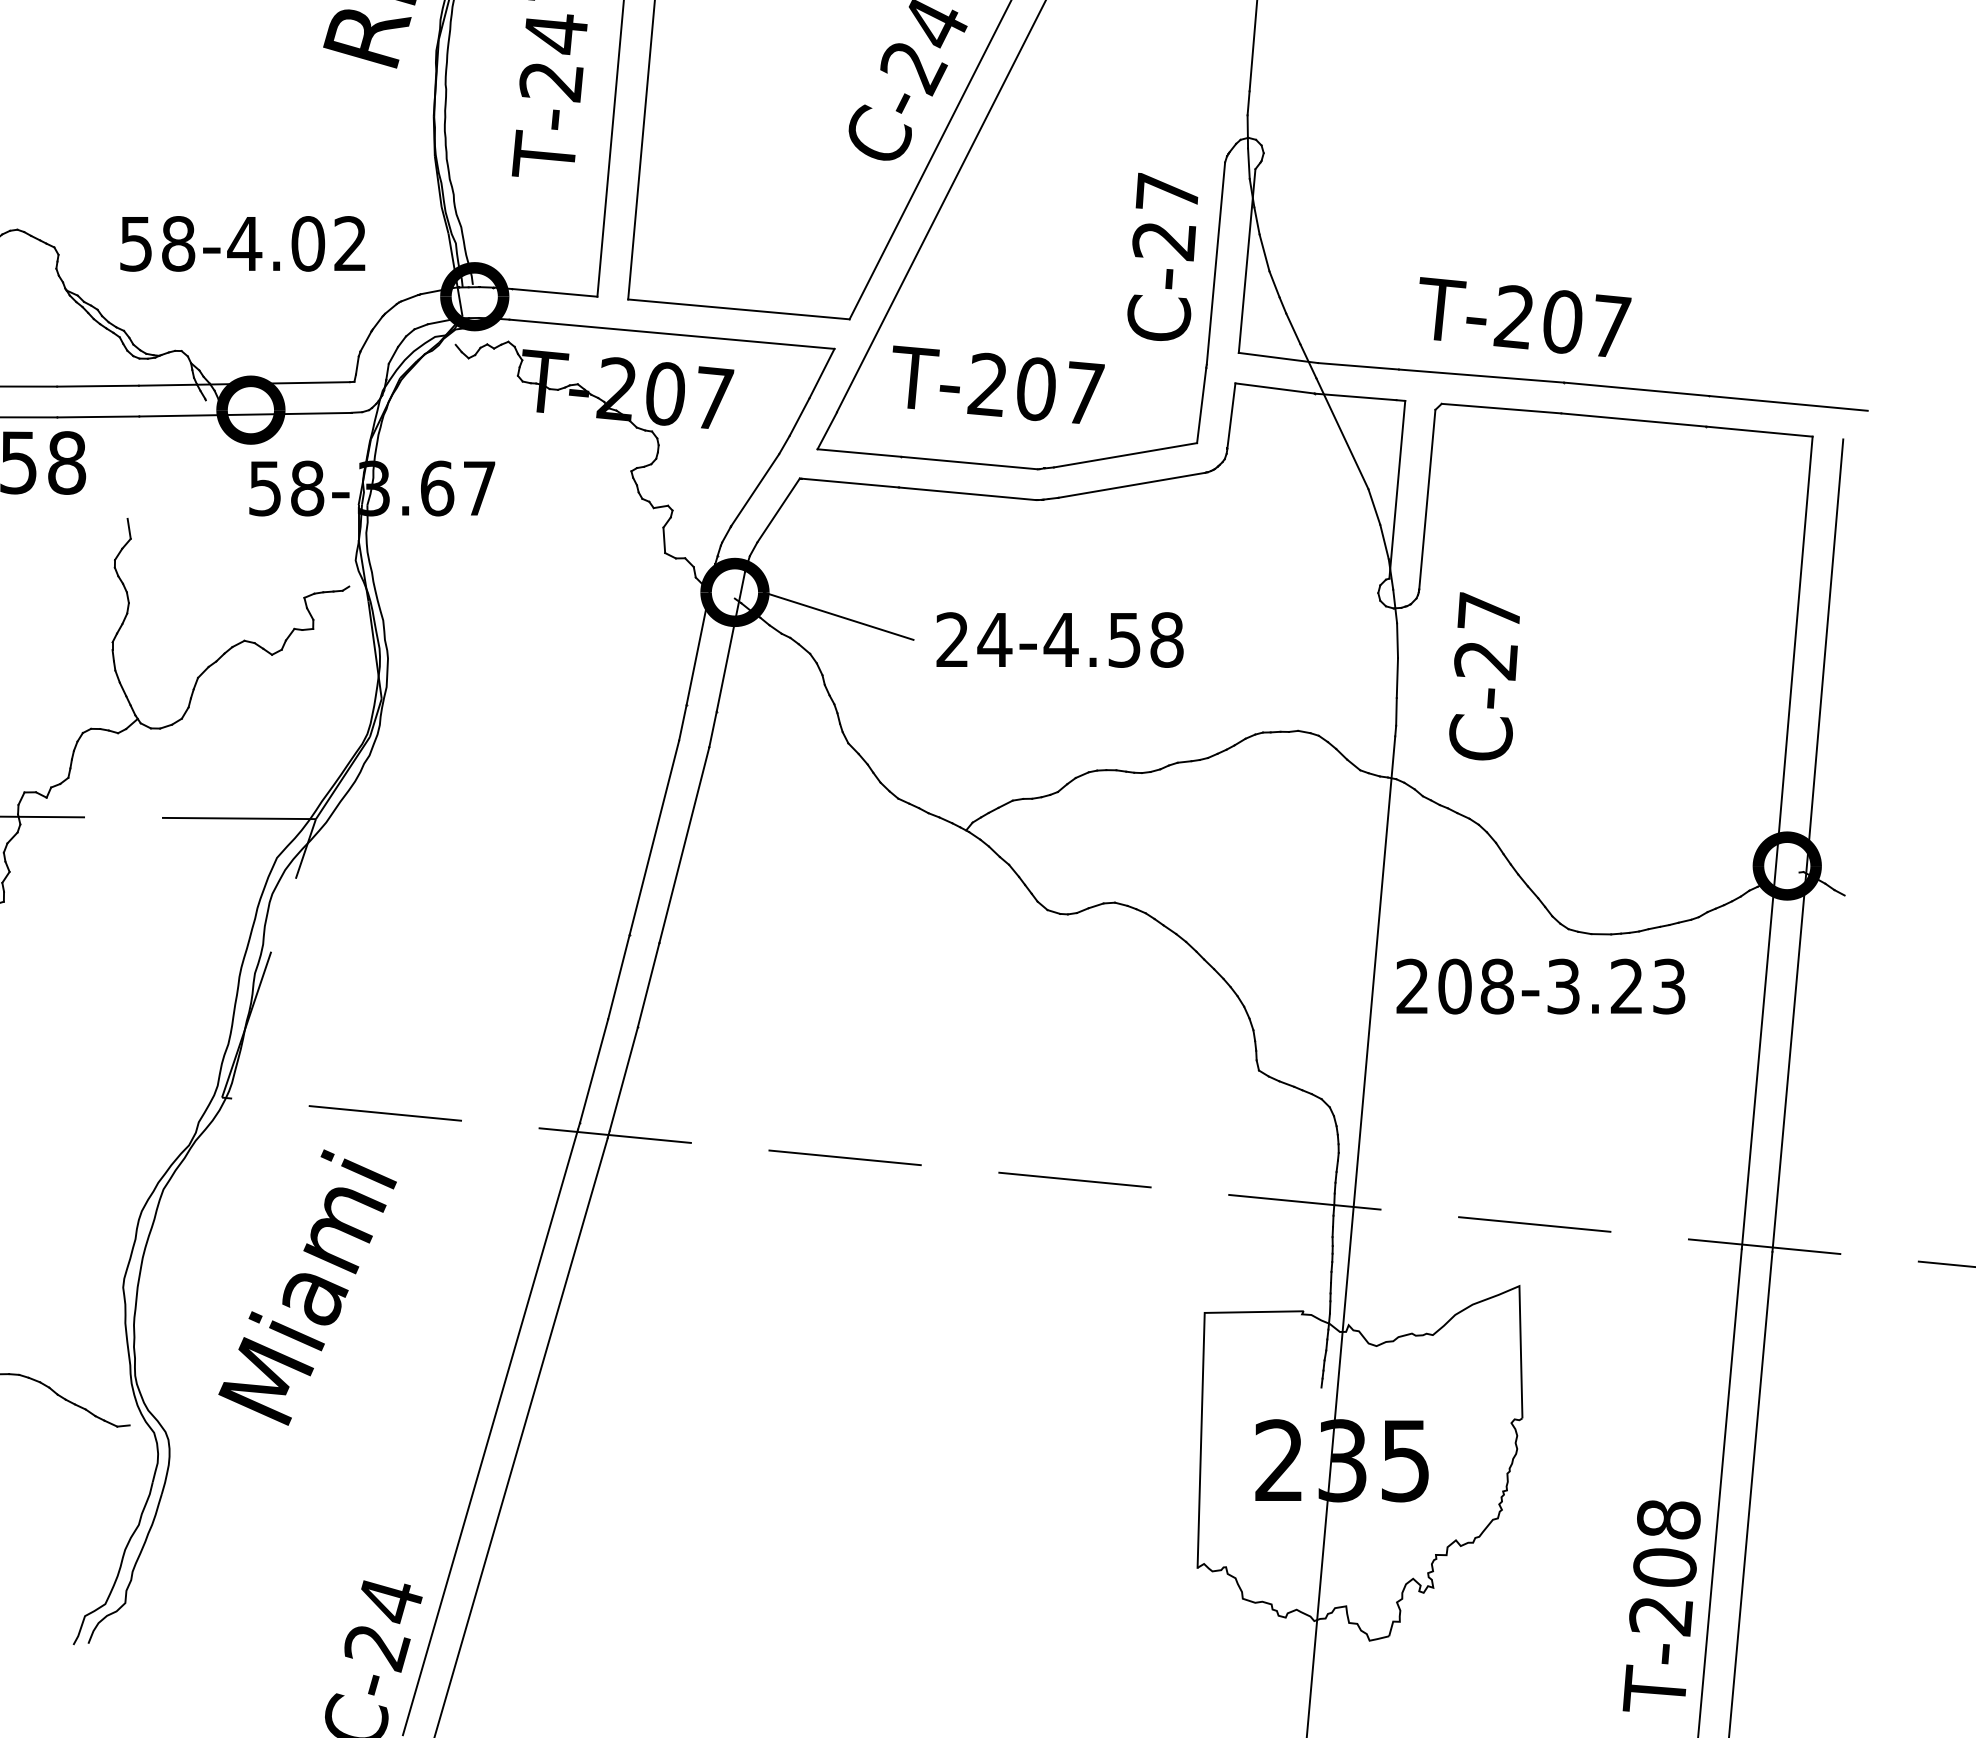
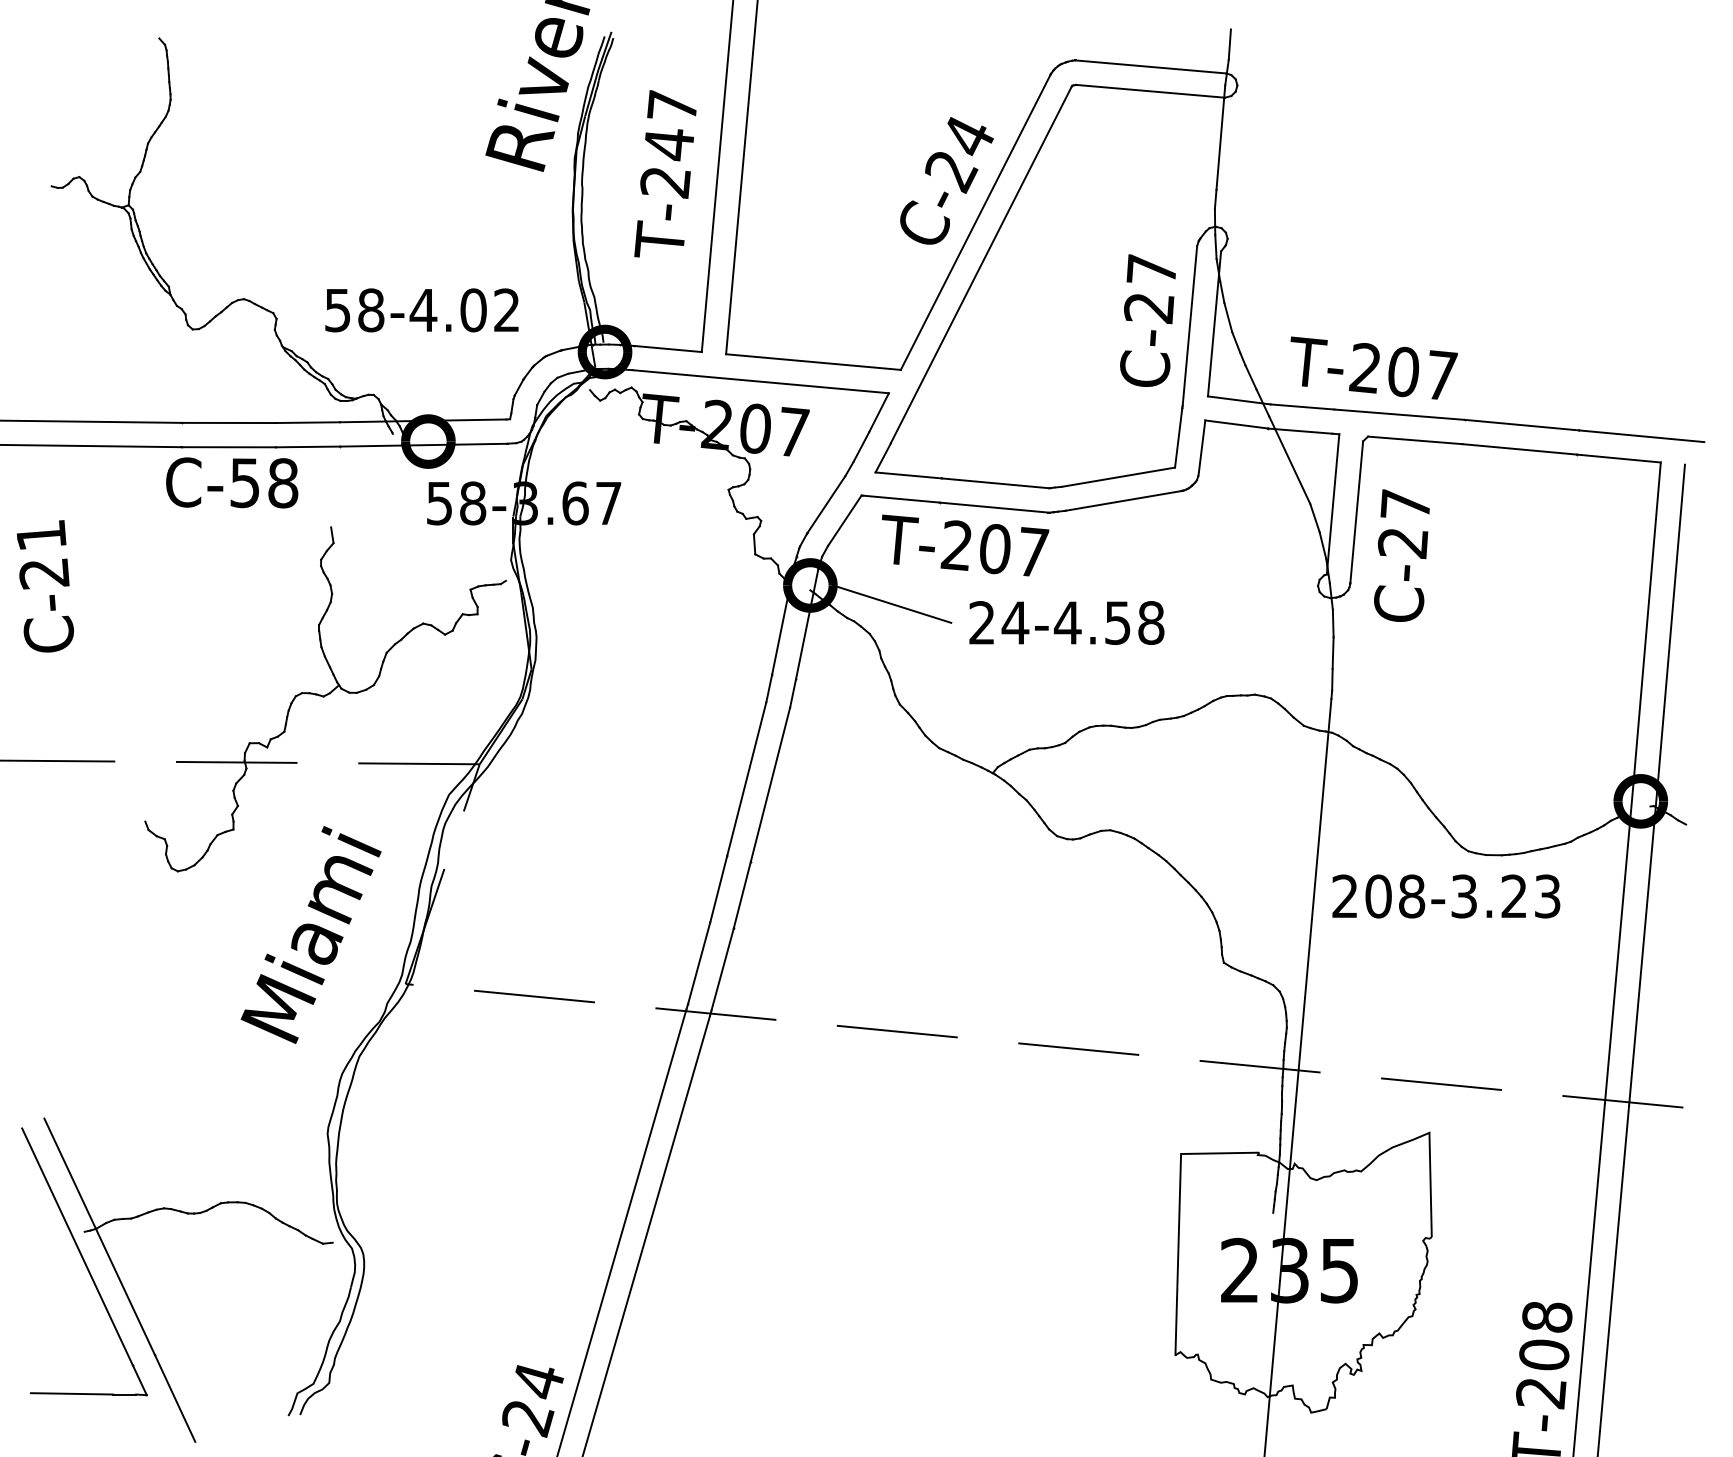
text: (1524, 316) -> (1373, 367), moved
text: (998, 384) -> (965, 545), moved
text: (1484, 676) -> (1401, 555), moved
text: (306, 1286) -> (310, 934), moved

